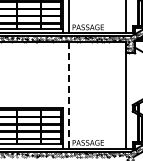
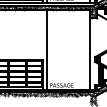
line: (69, 95) -> (47, 49), dashed -> solid

